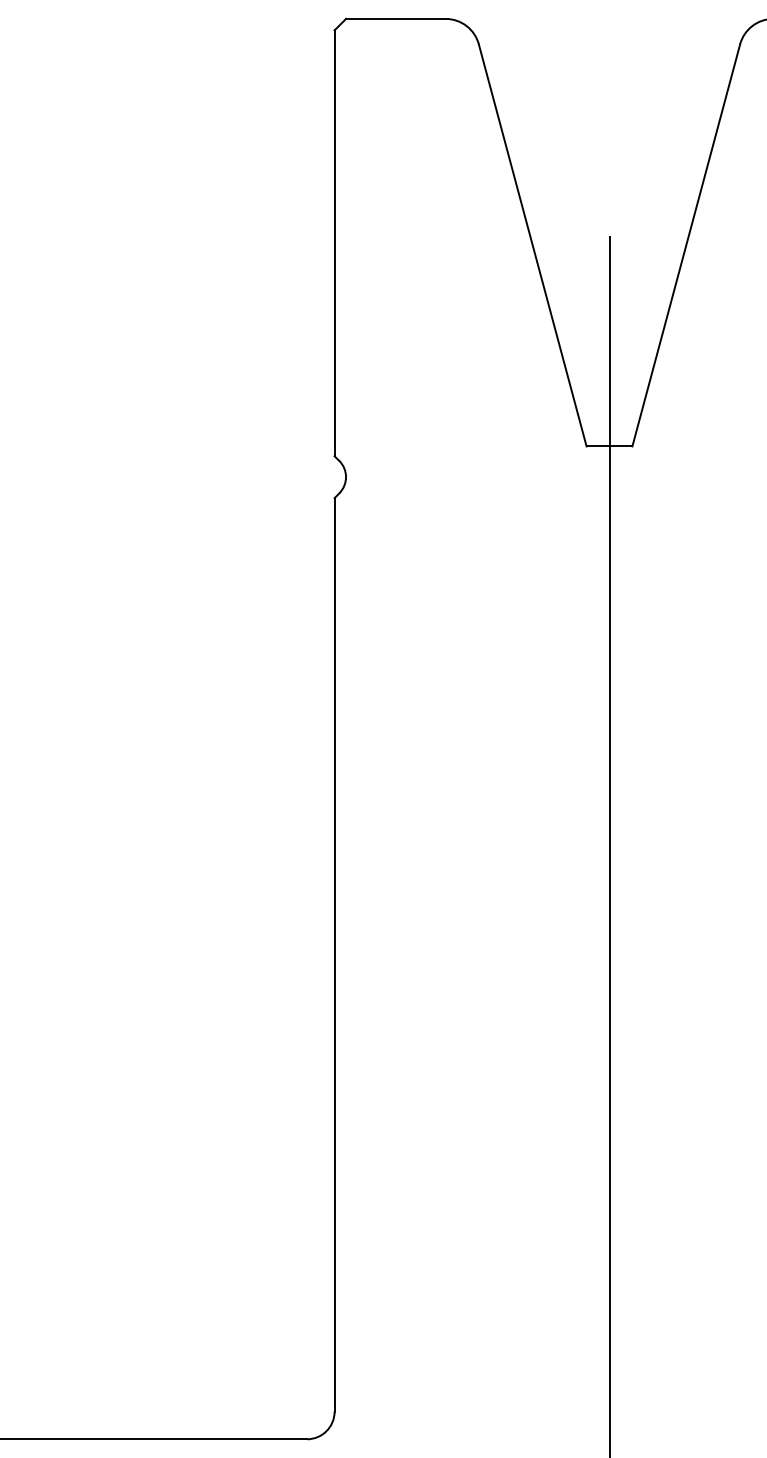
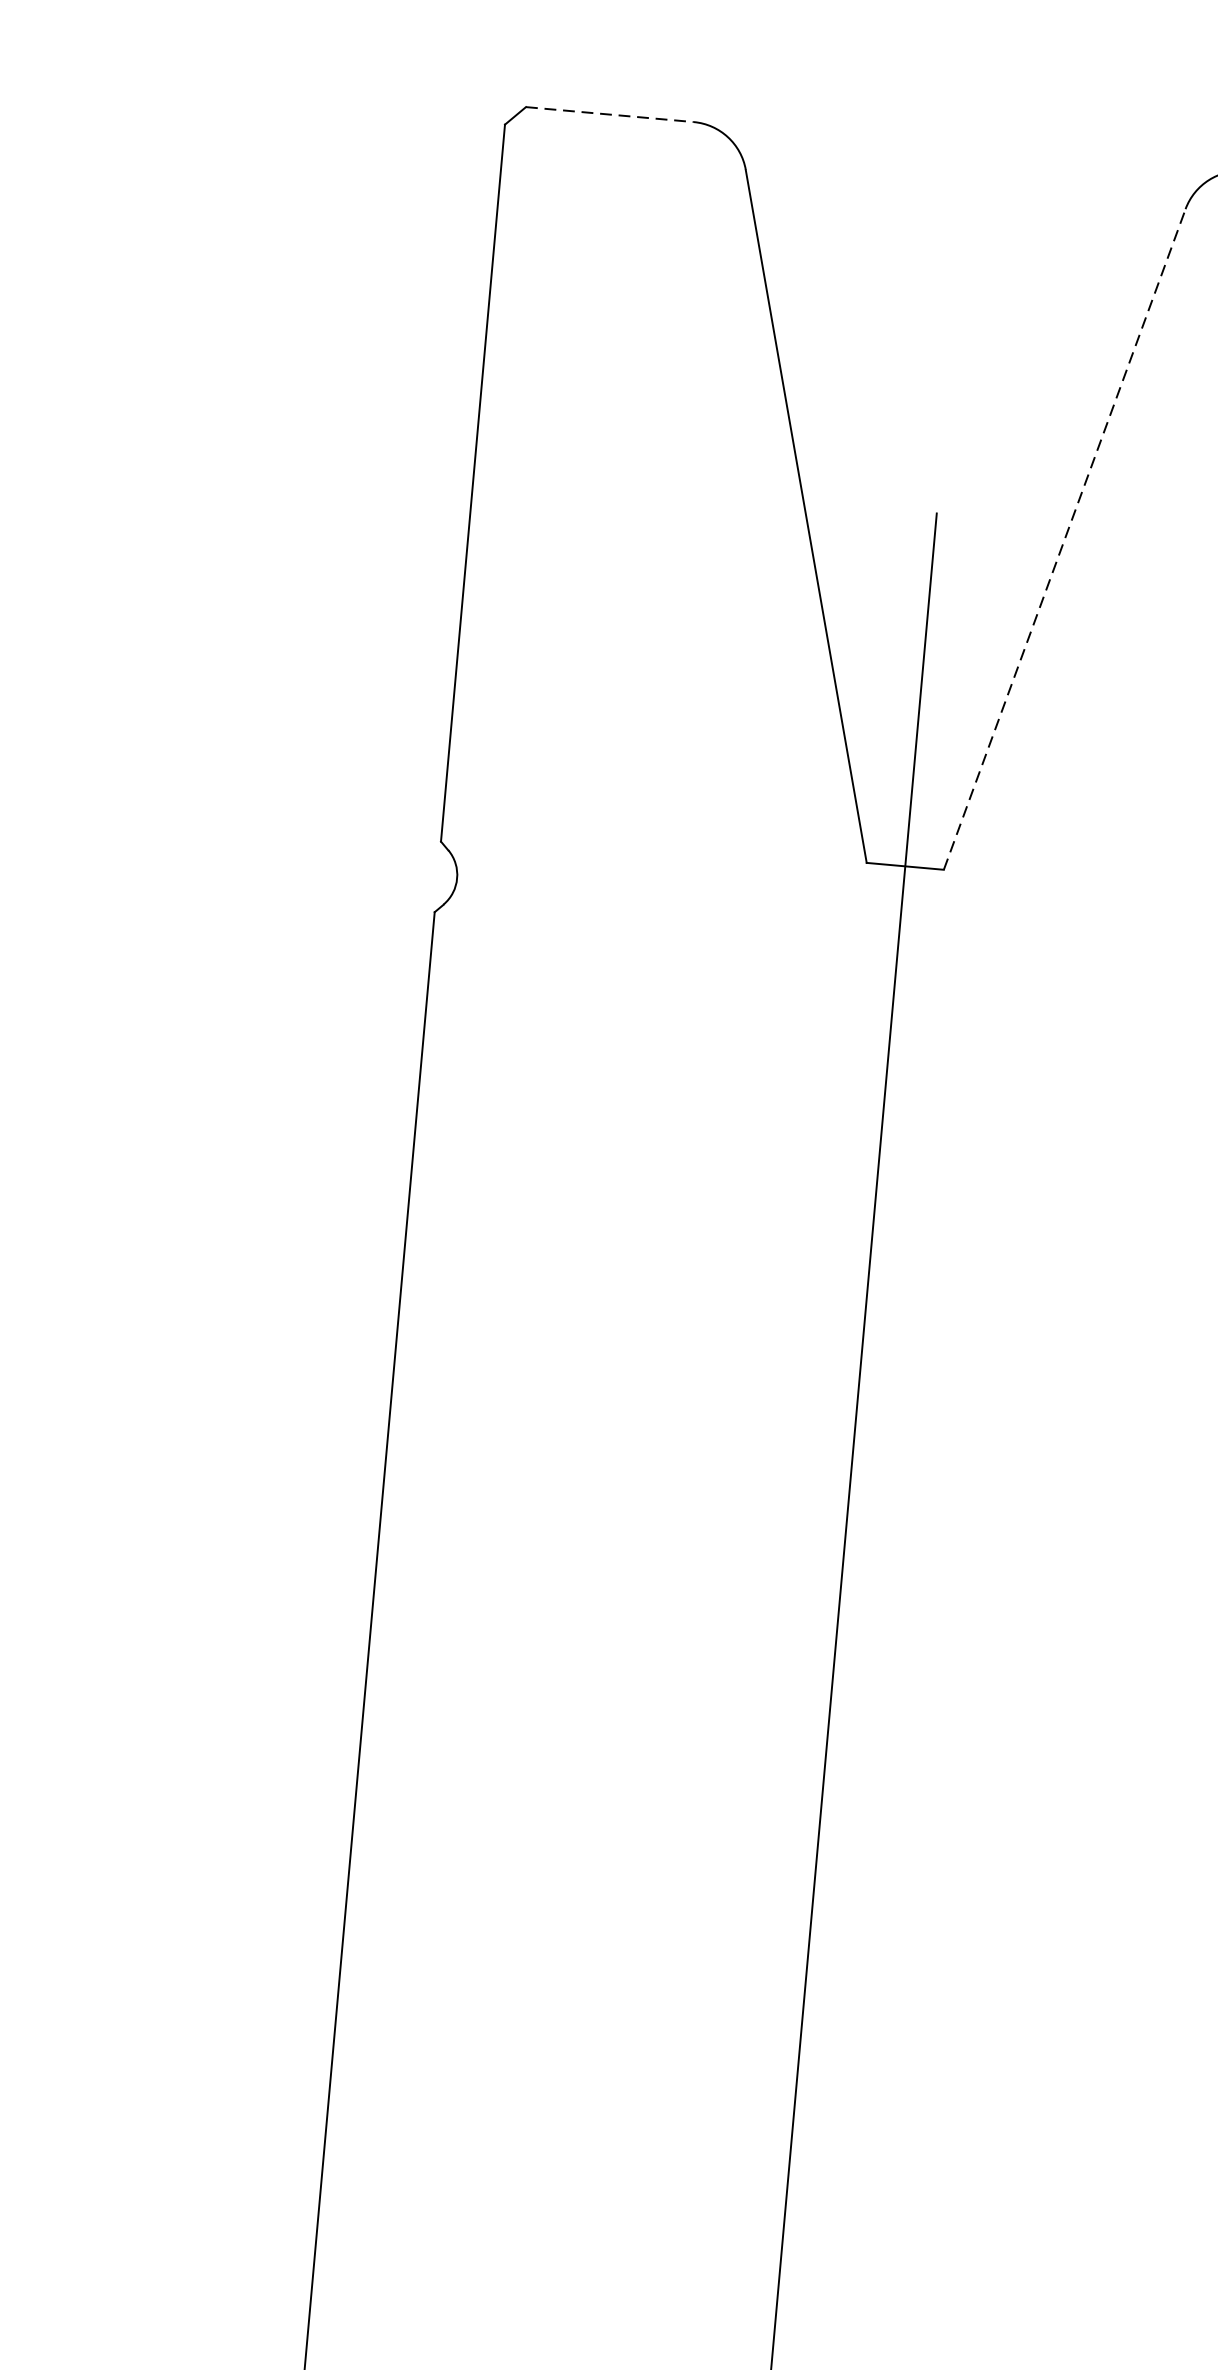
line: (395, 18) -> (609, 113), solid -> dashed
line: (686, 245) -> (1065, 539), solid -> dashed

